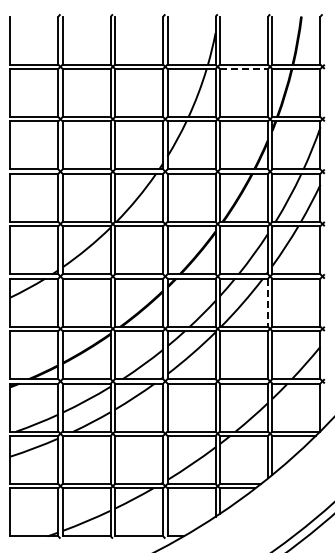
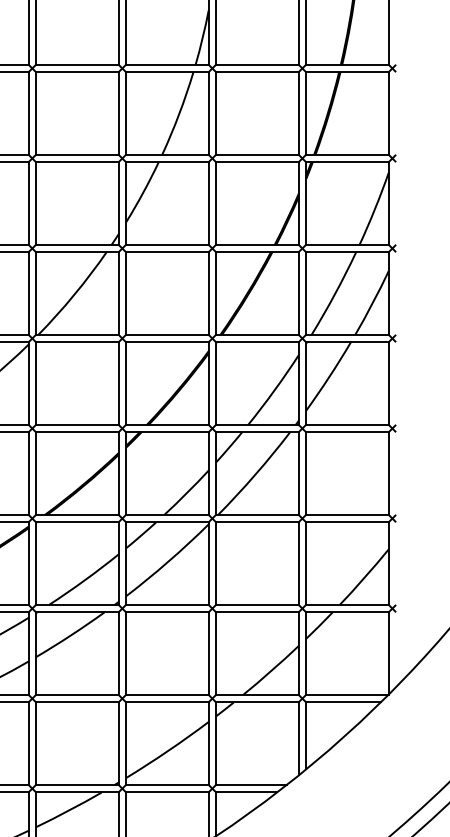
line: (244, 69) -> (258, 73), dashed -> solid
line: (267, 303) -> (297, 474), dashed -> solid

